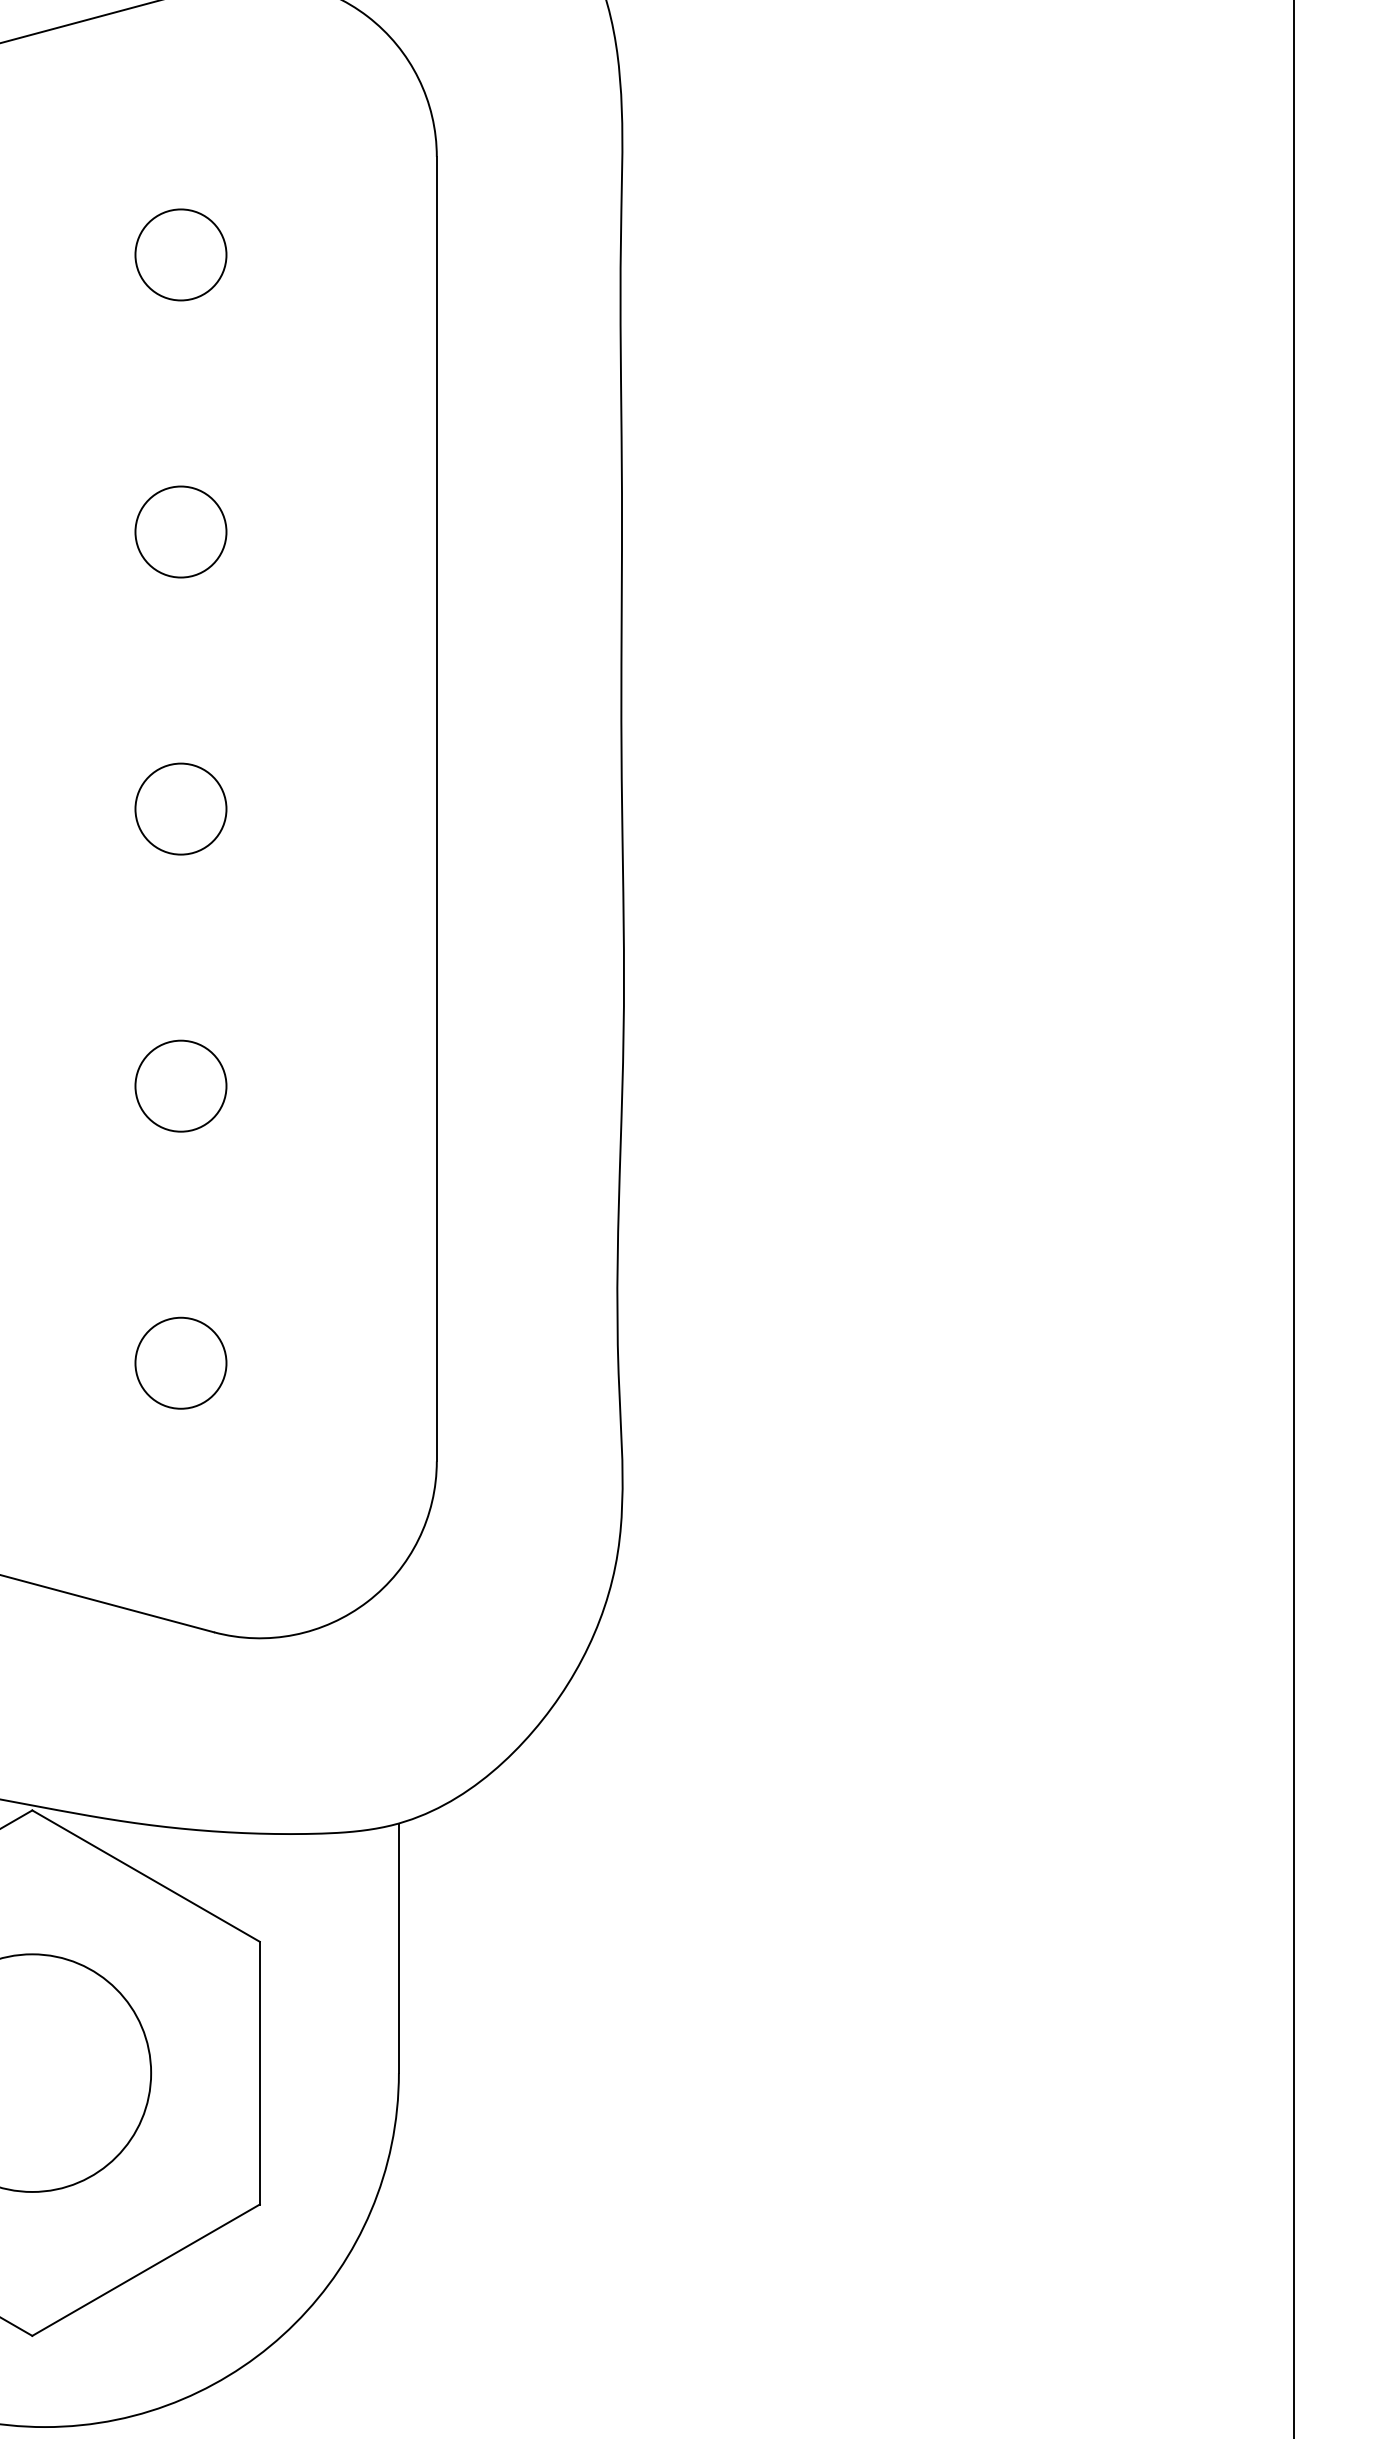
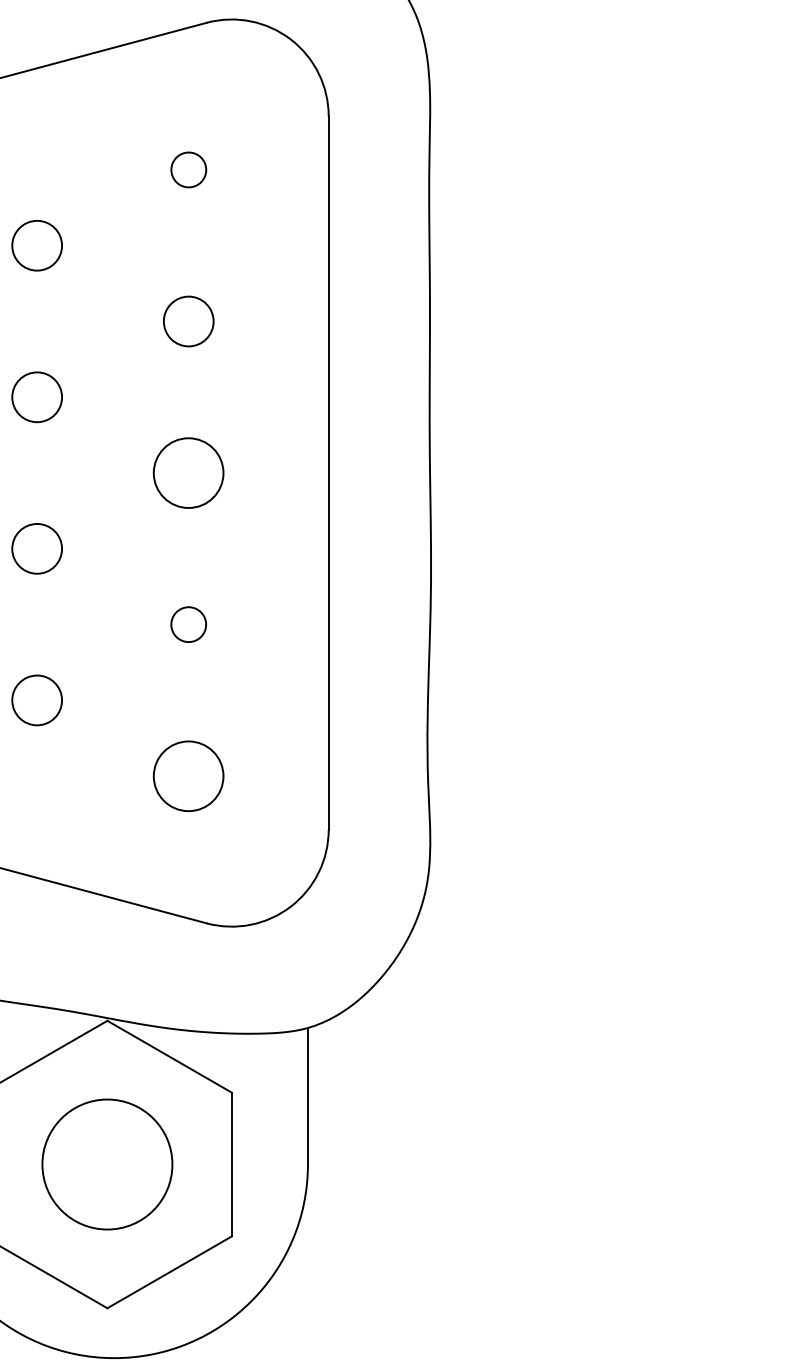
circle: (180, 254) -> (188, 169), size x0.7
circle: (180, 808) -> (188, 472), size x1.4
circle: (180, 1085) -> (188, 624), size x0.7
circle: (180, 1361) -> (188, 775), size x1.4

